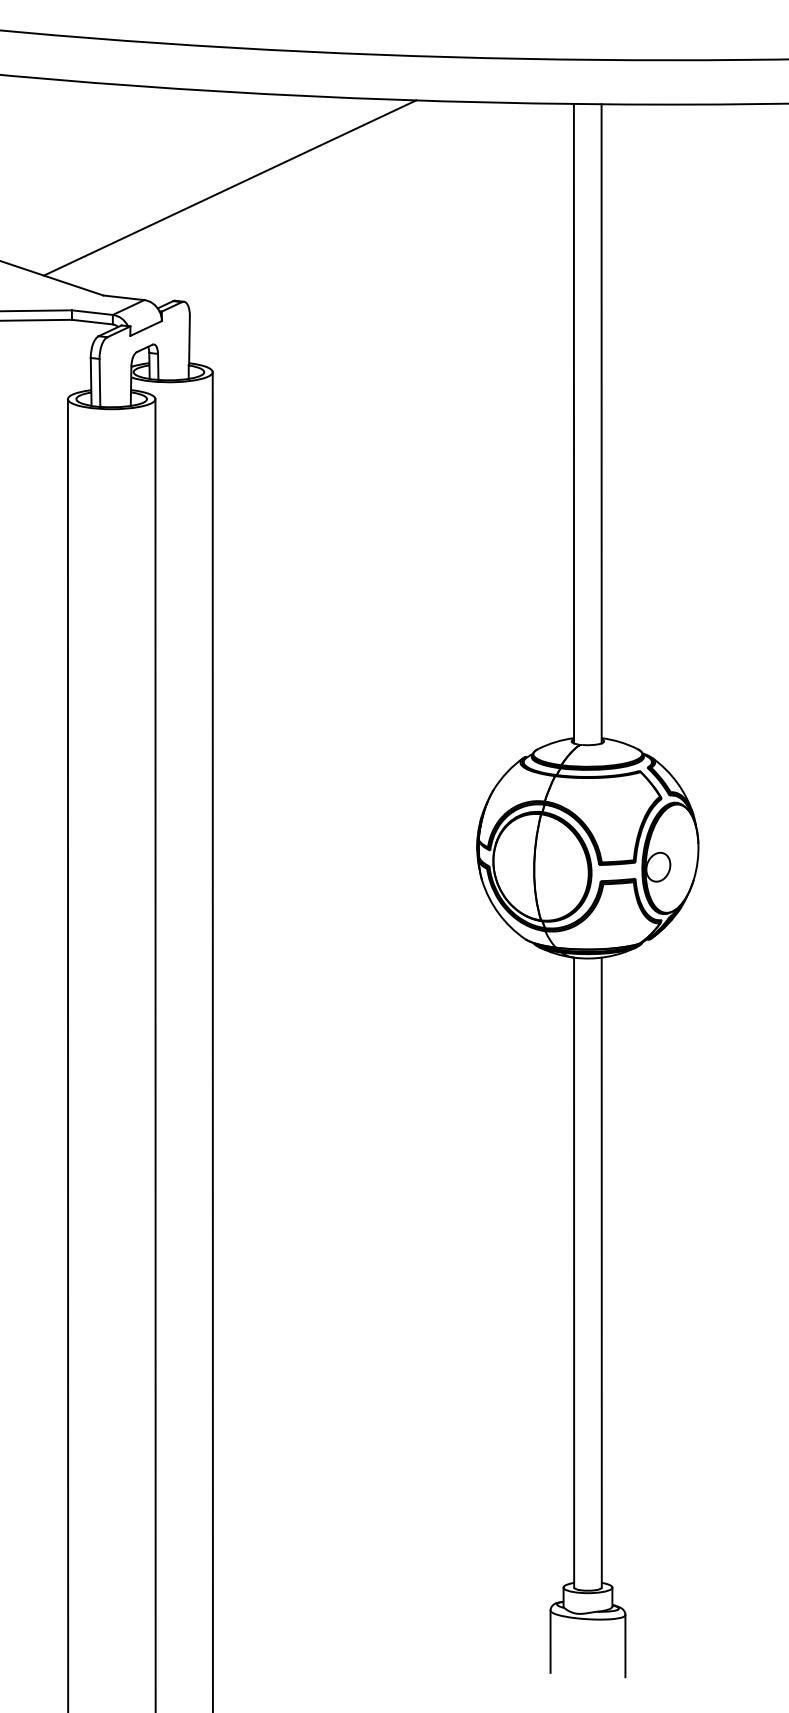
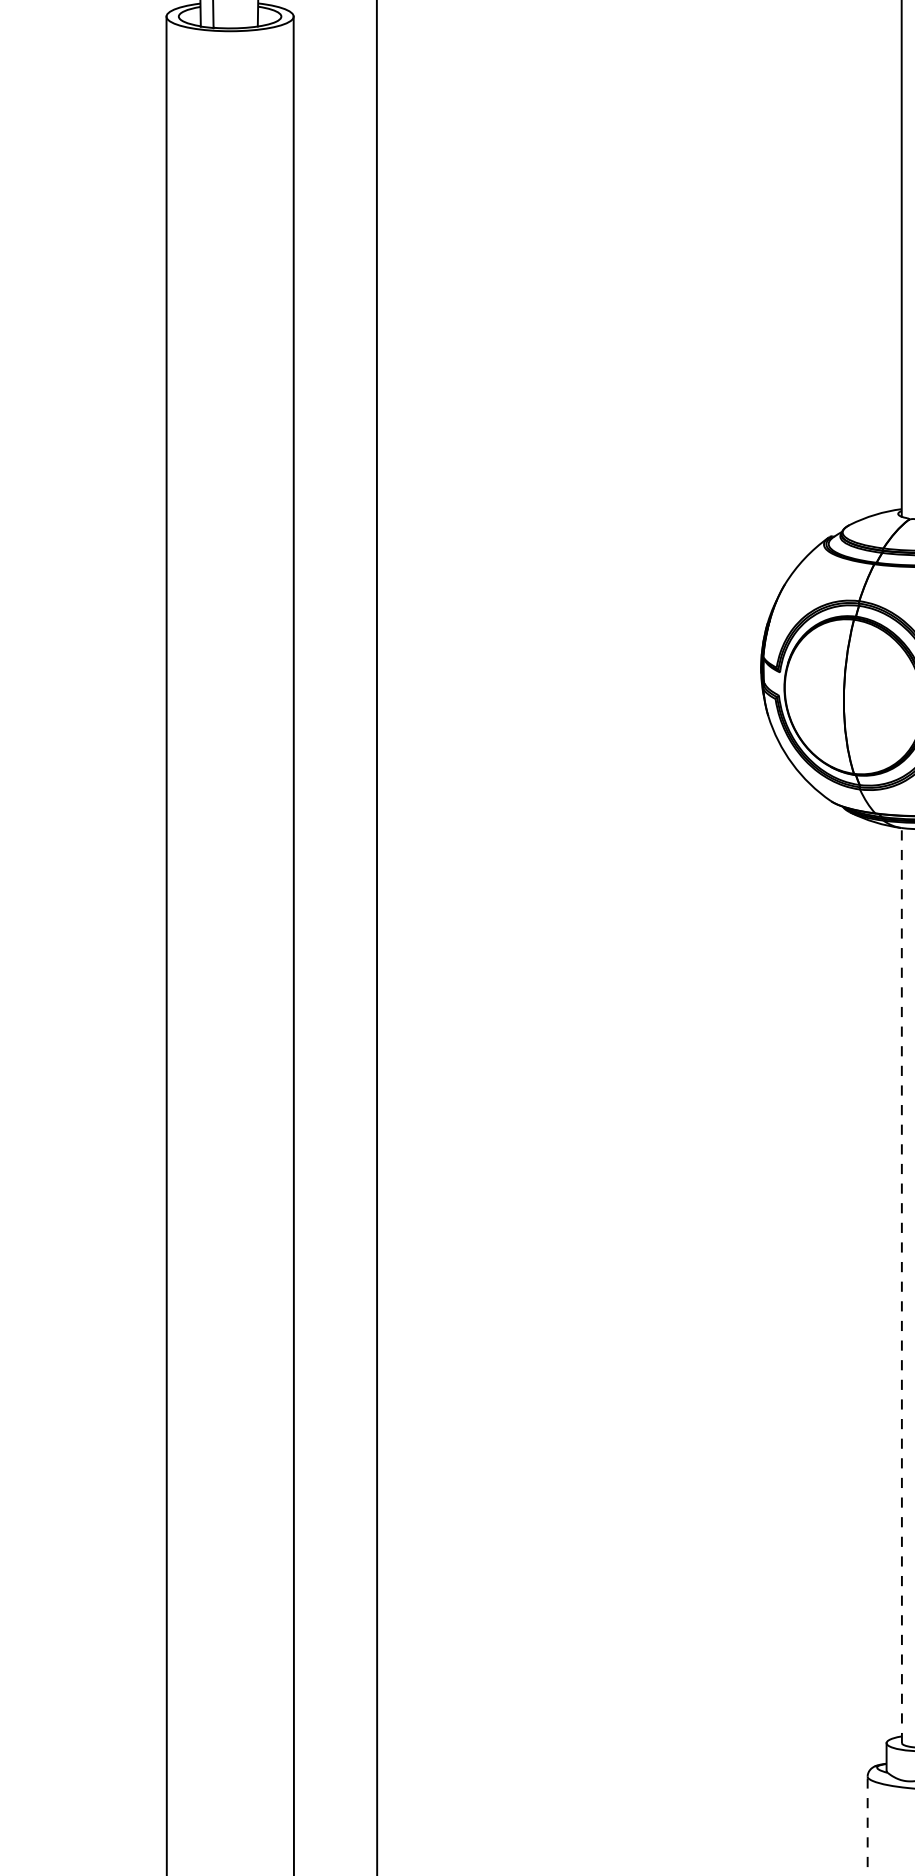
line: (574, 1272) -> (902, 1285), solid -> dashed
line: (550, 1641) -> (867, 1821), solid -> dashed

